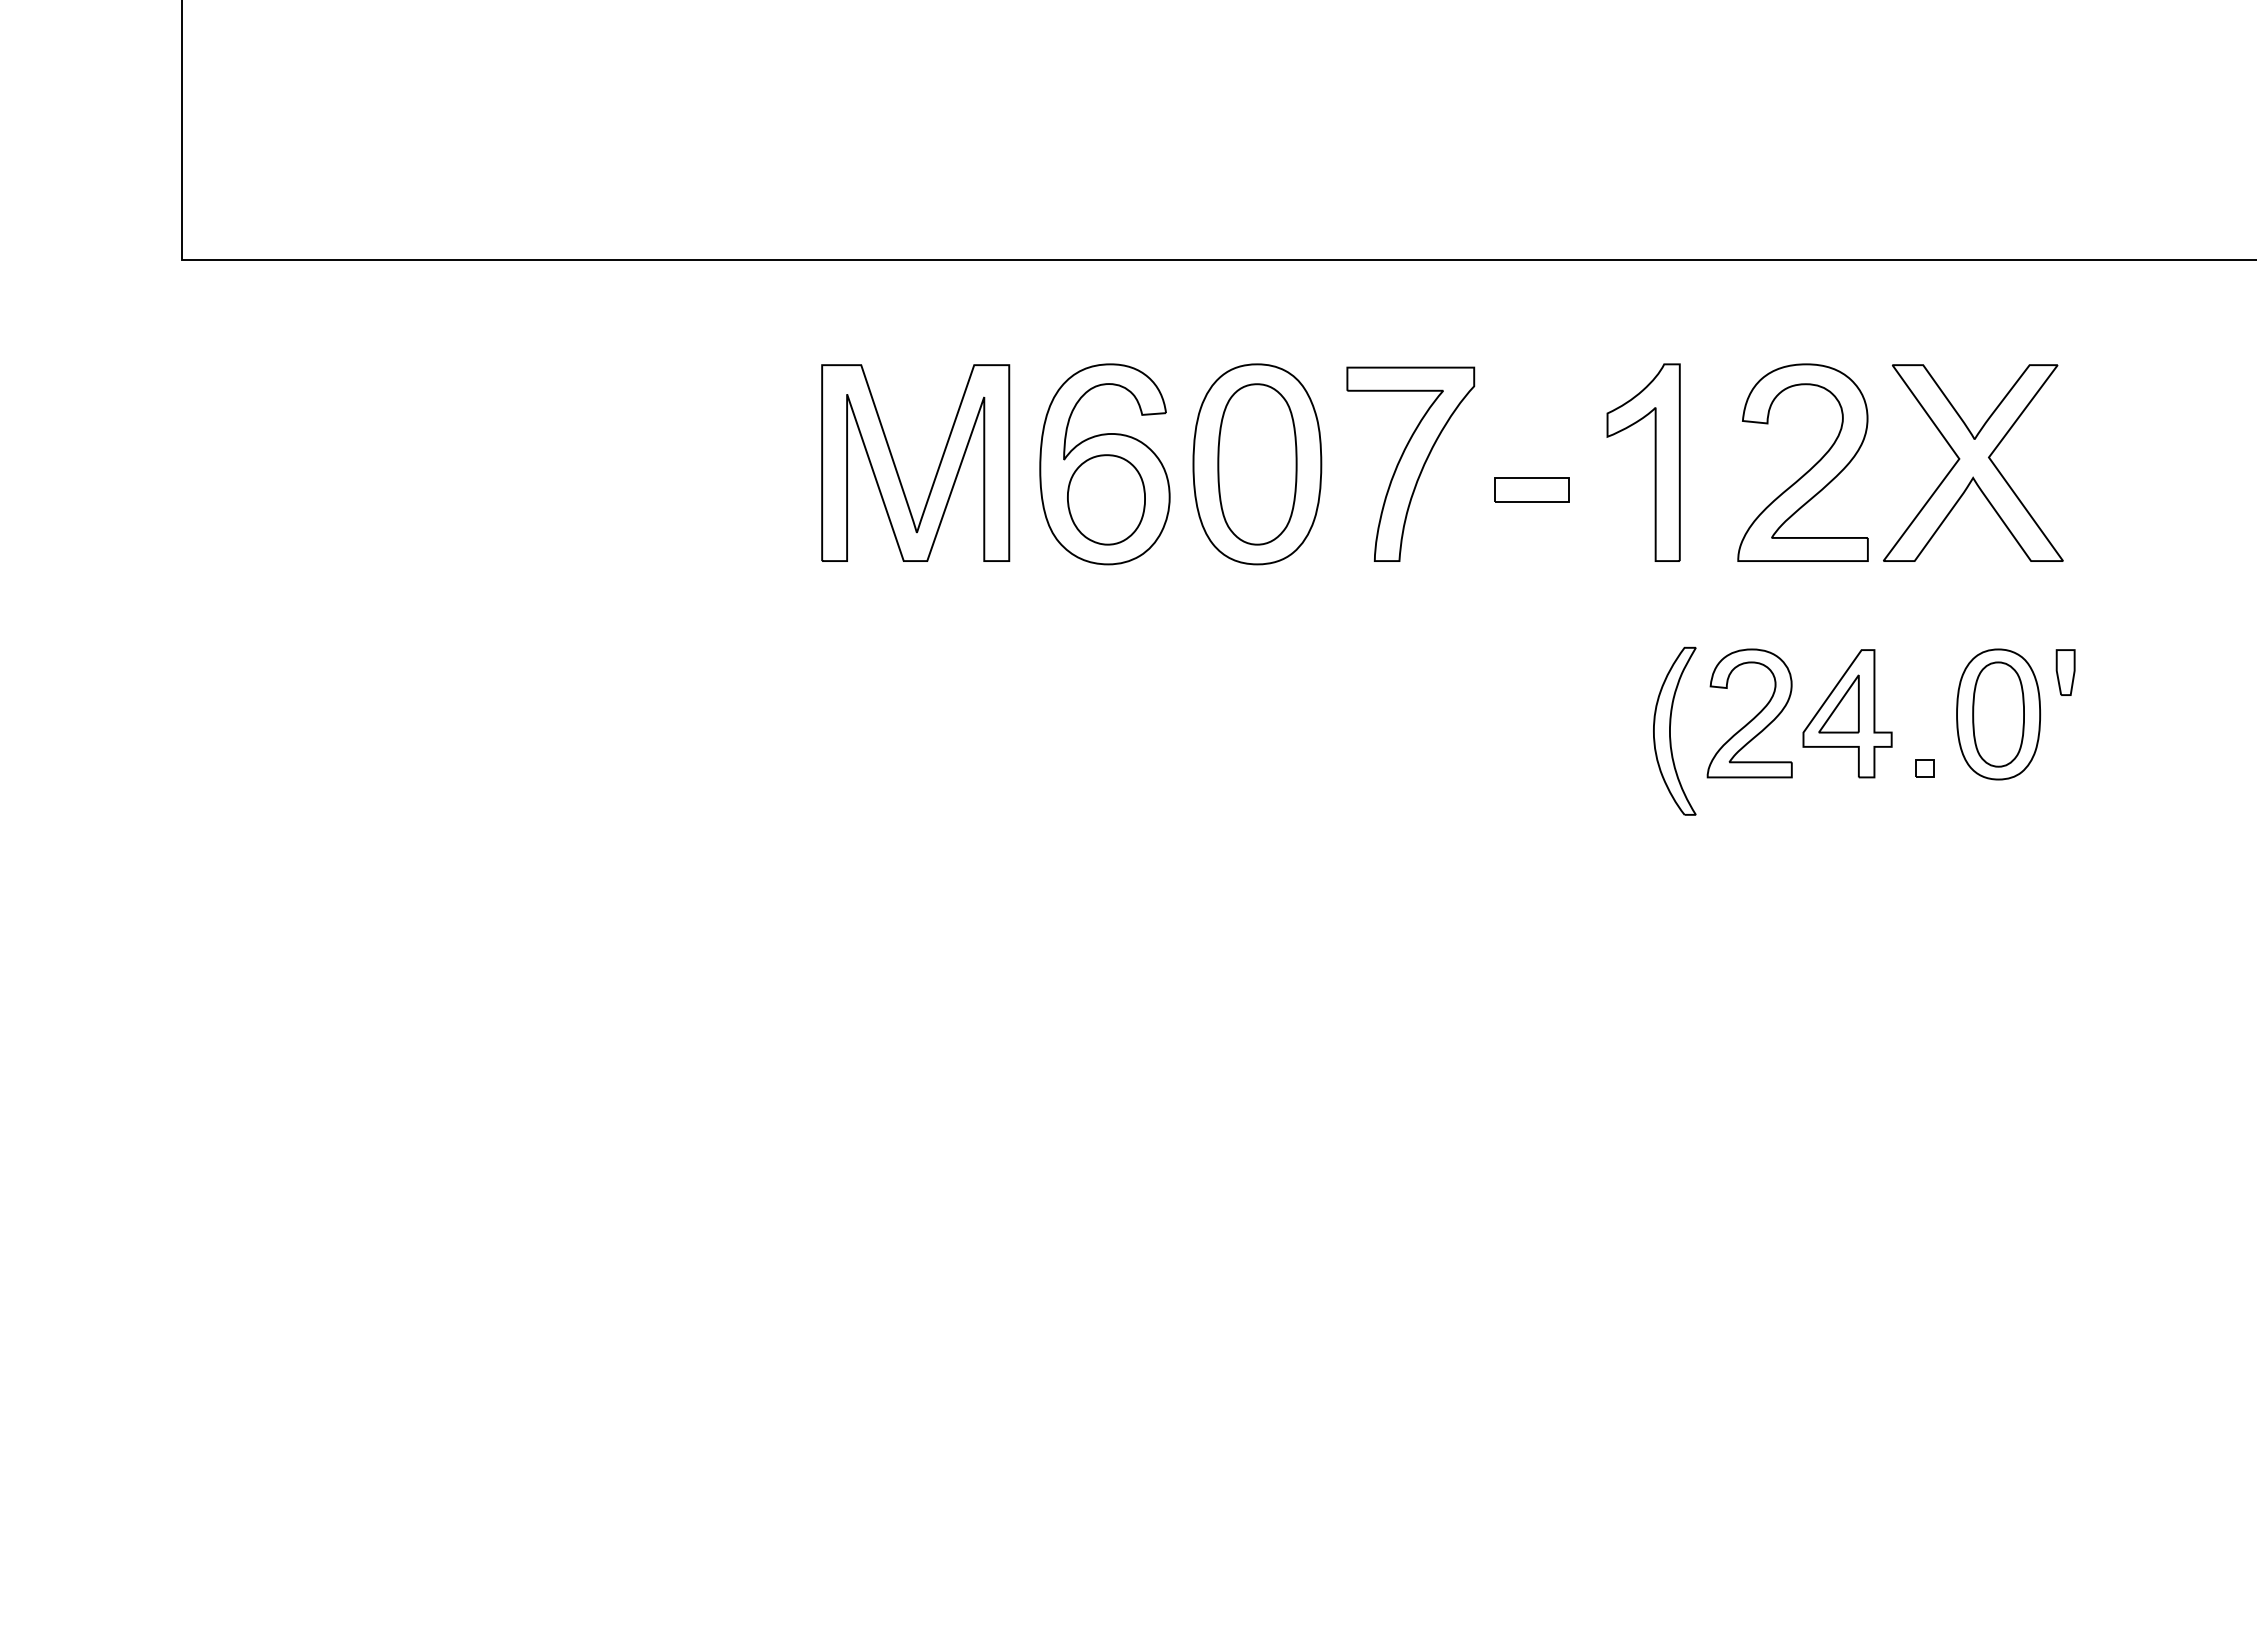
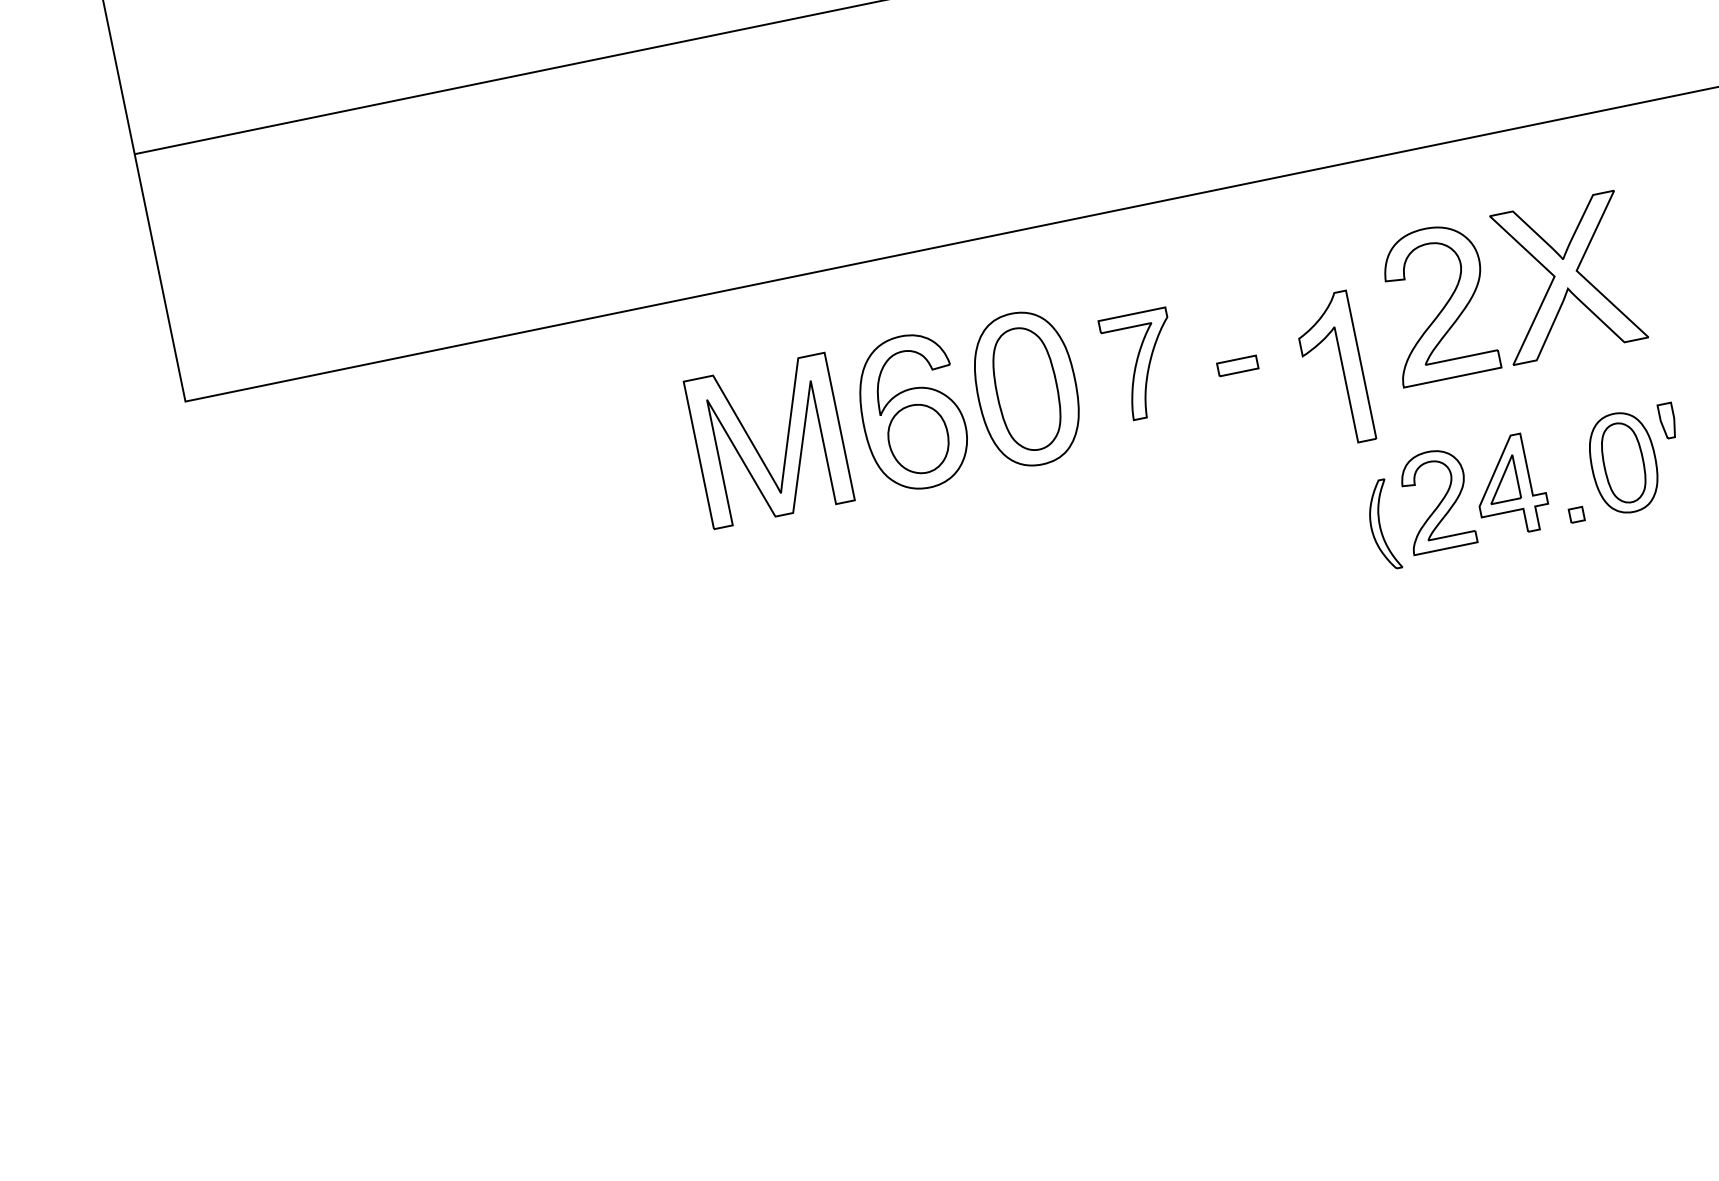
part: (1654, 462) -> (1342, 368), moved
part: (1410, 463) -> (1142, 364), size x0.7
part: (1531, 489) -> (1237, 365), size x0.7
part: (1674, 730) -> (1382, 525), size x0.7

